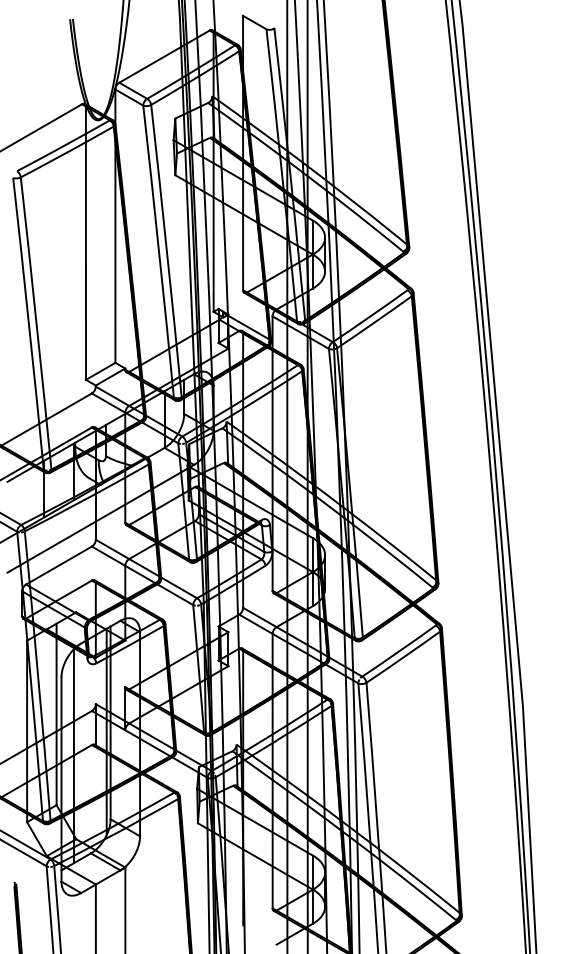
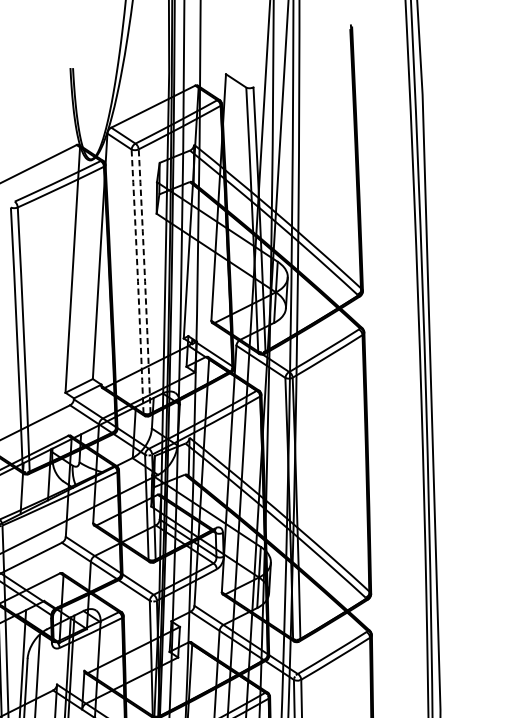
arc: (159, 251) -> (138, 281), solid -> dashed
arc: (166, 251) -> (144, 281), solid -> dashed

